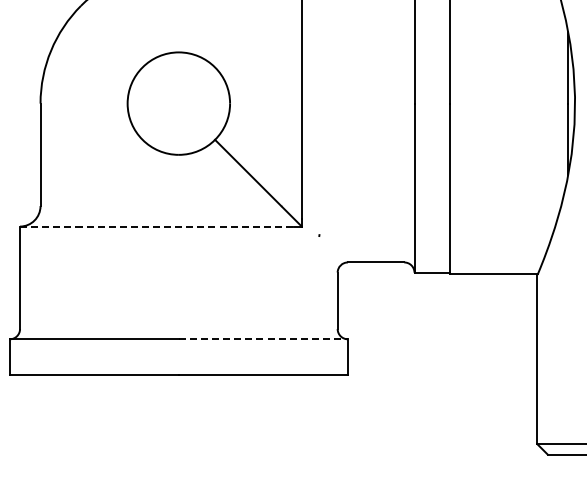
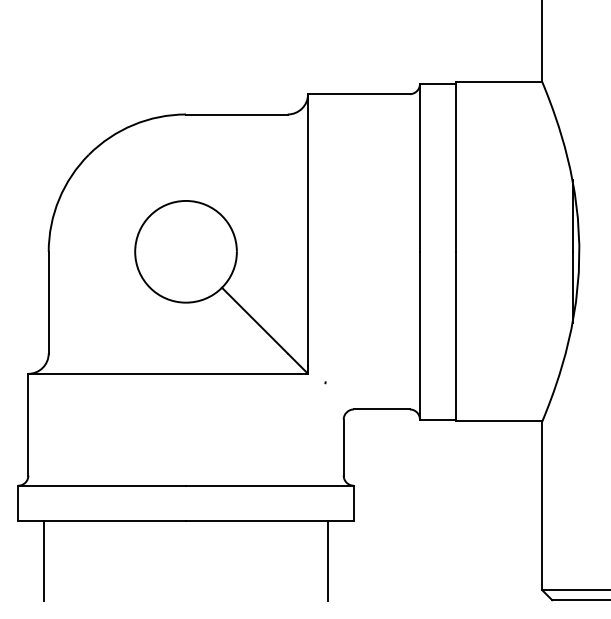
line: (158, 226) -> (165, 373), dashed -> solid
line: (262, 339) -> (269, 485), dashed -> solid
line: (36, 414) -> (44, 560), added
line: (321, 414) -> (327, 560), added

